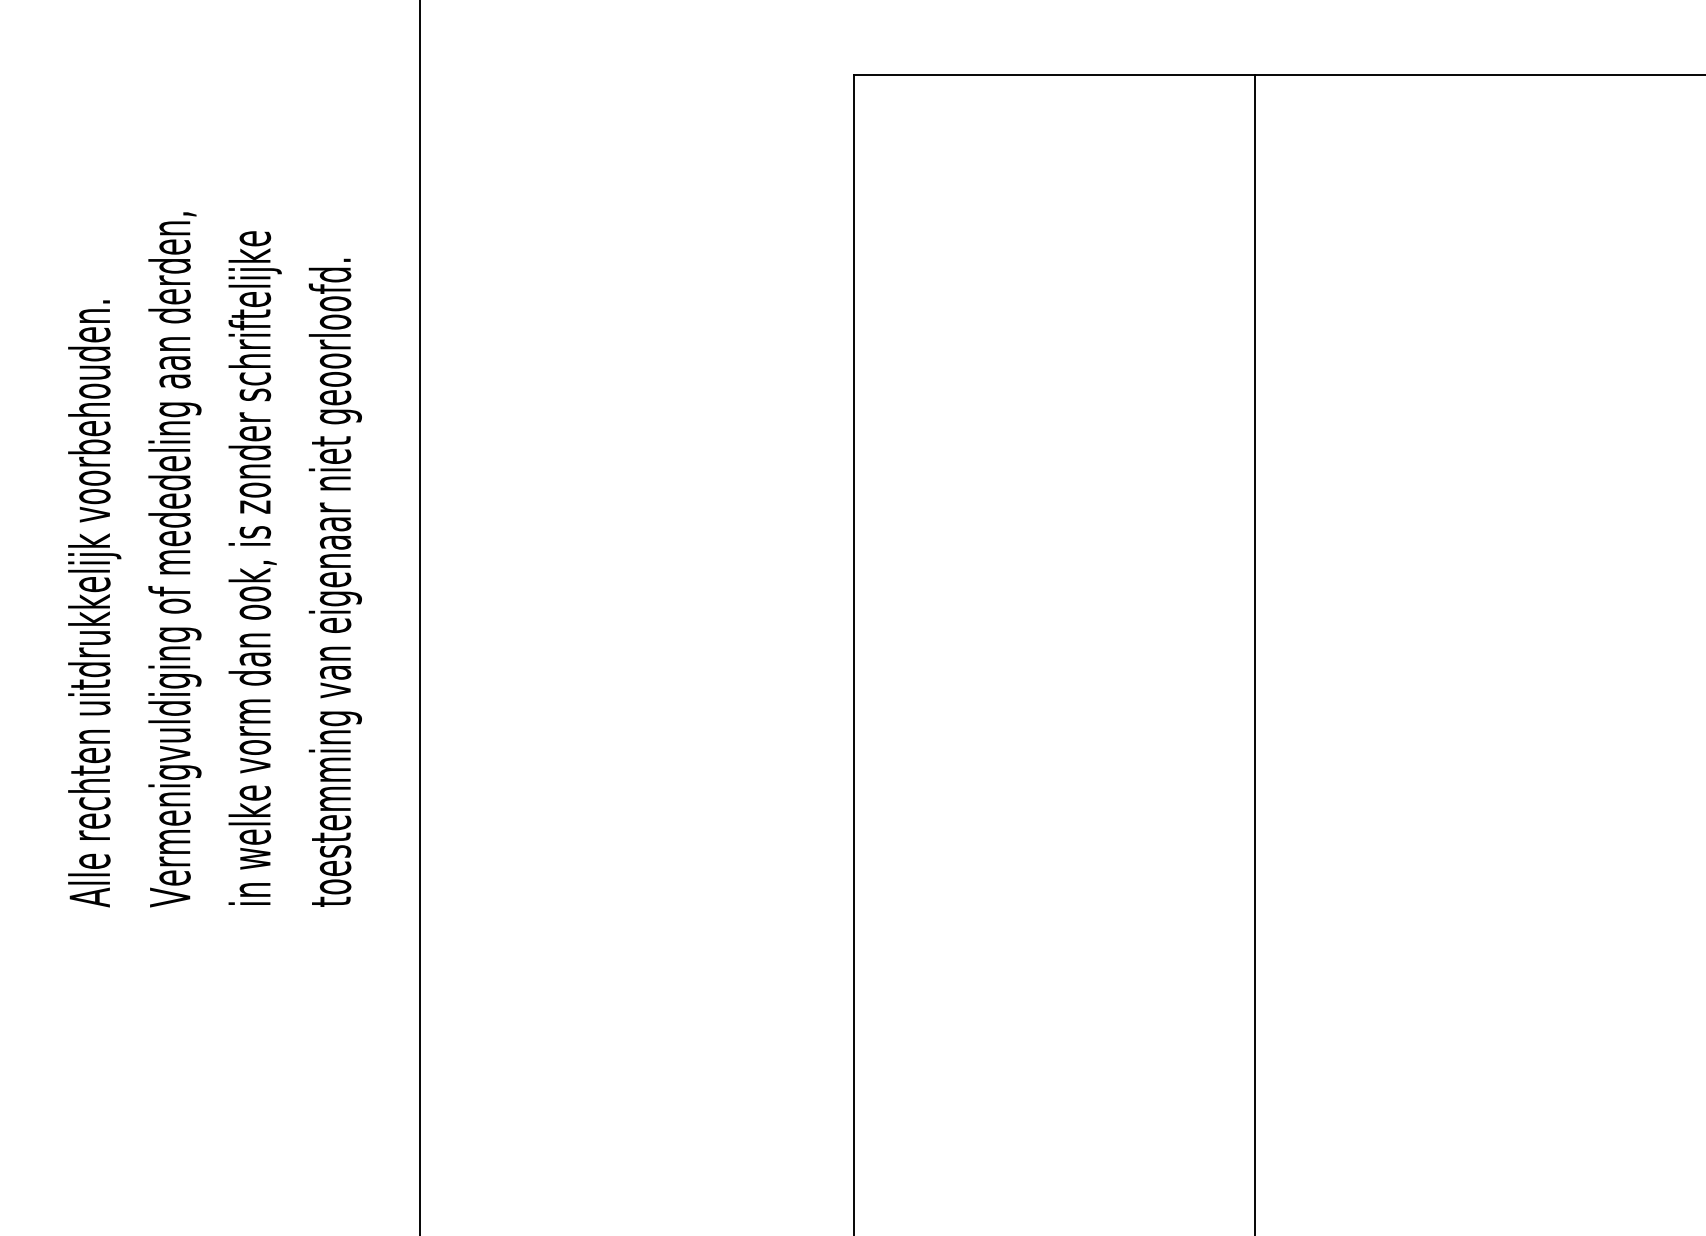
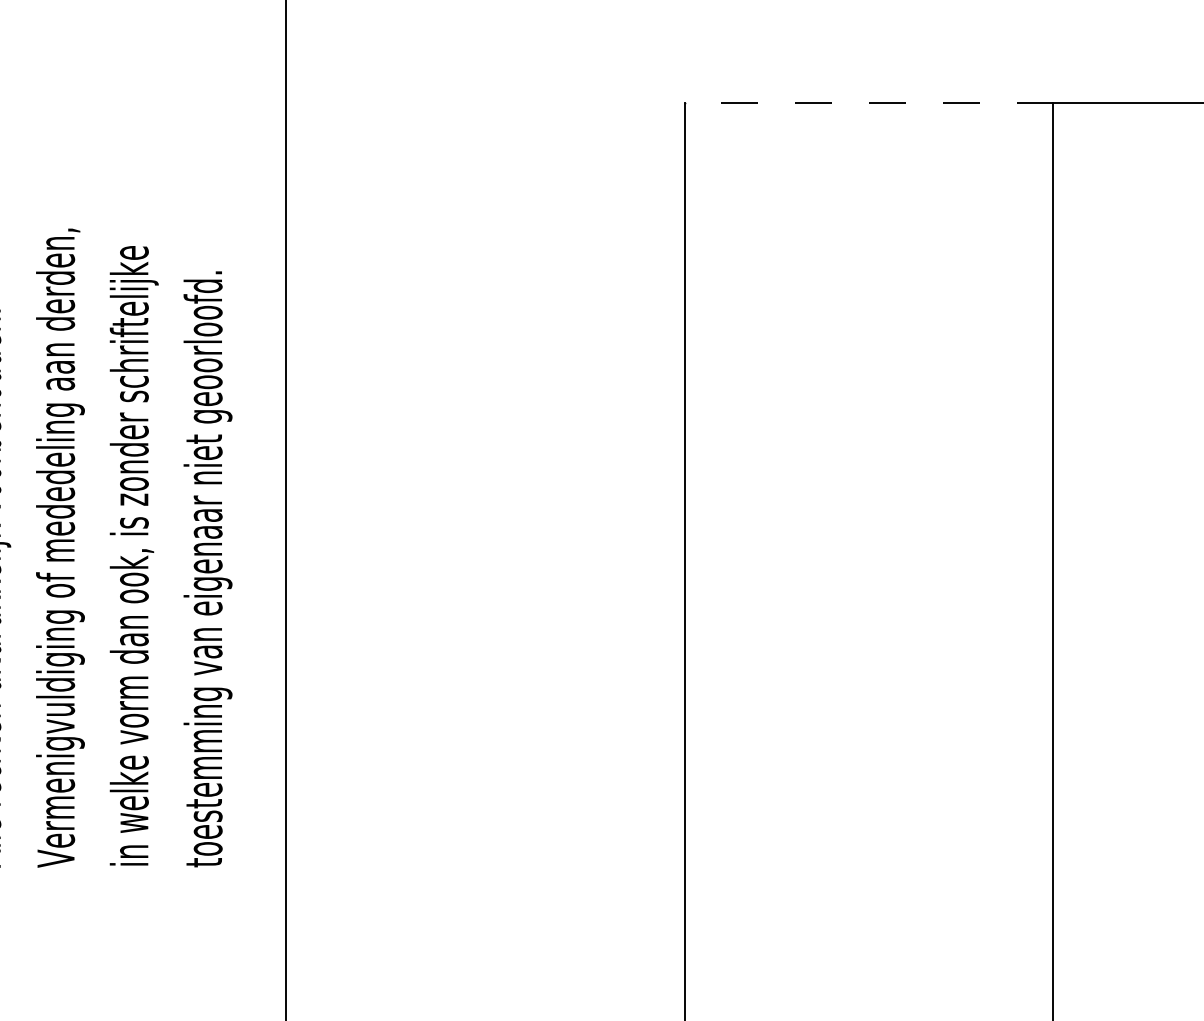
line: (1054, 75) -> (869, 102), solid -> dashed

